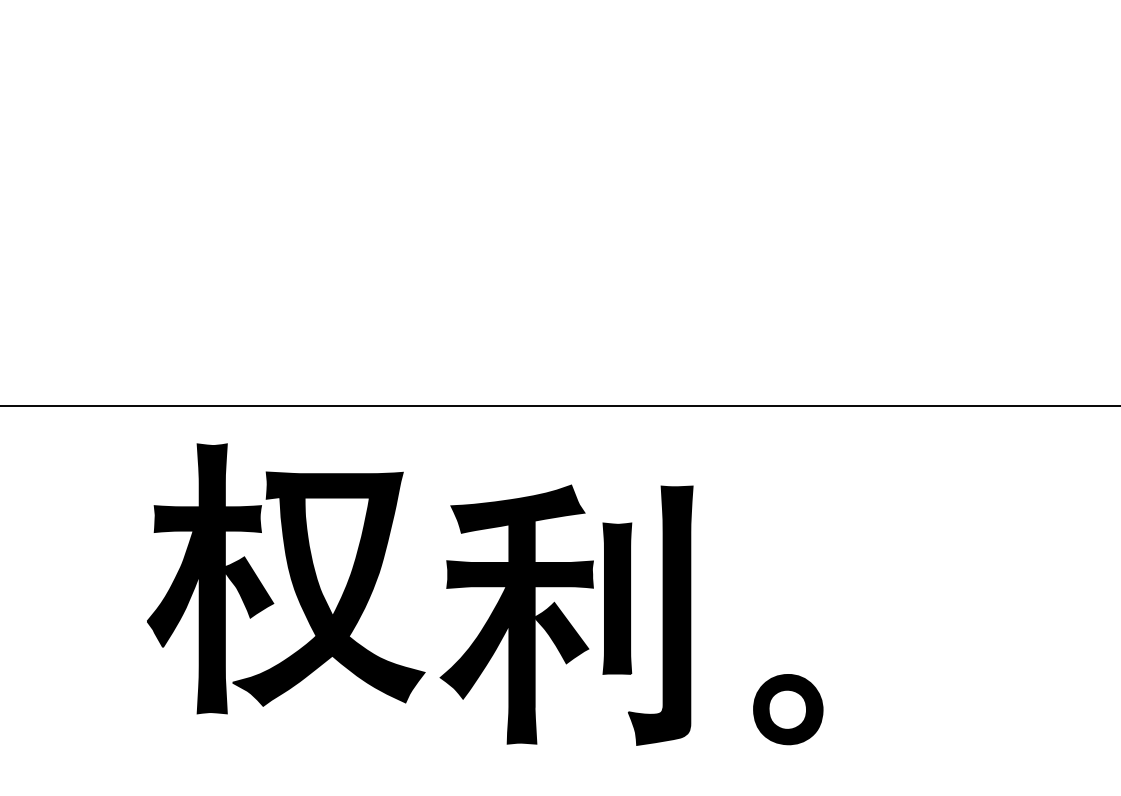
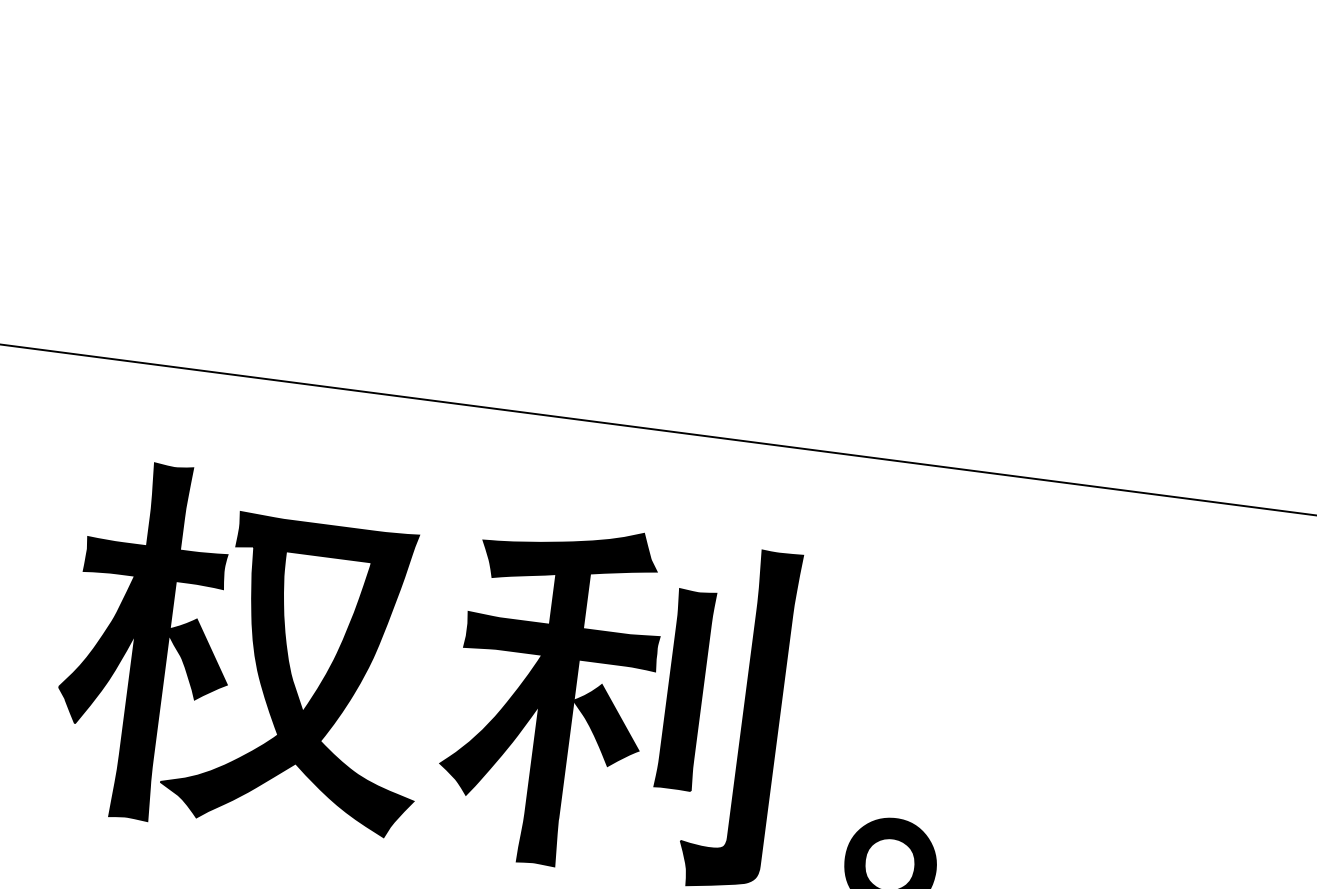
part: (286, 578) -> (248, 654), moved

